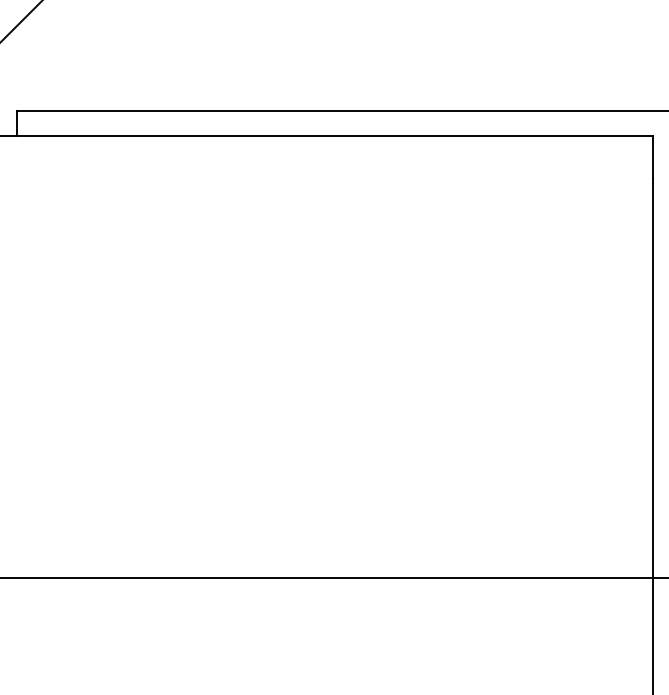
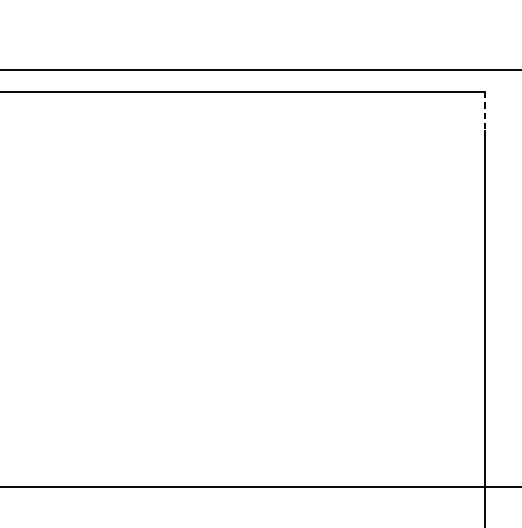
line: (653, 157) -> (485, 111), solid -> dashed

